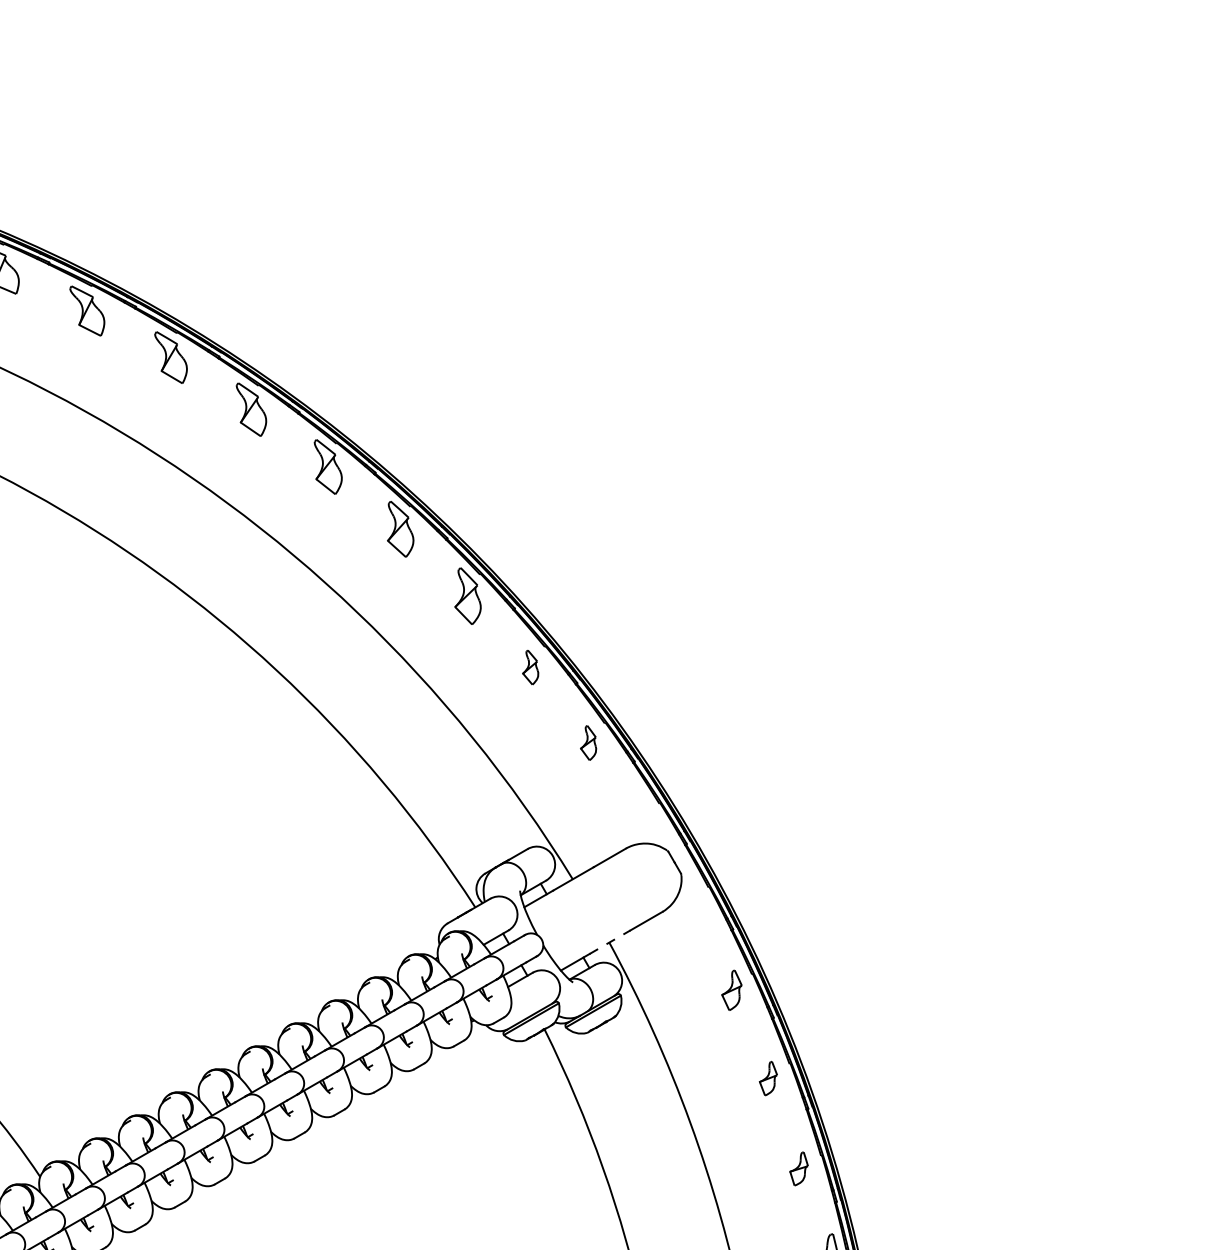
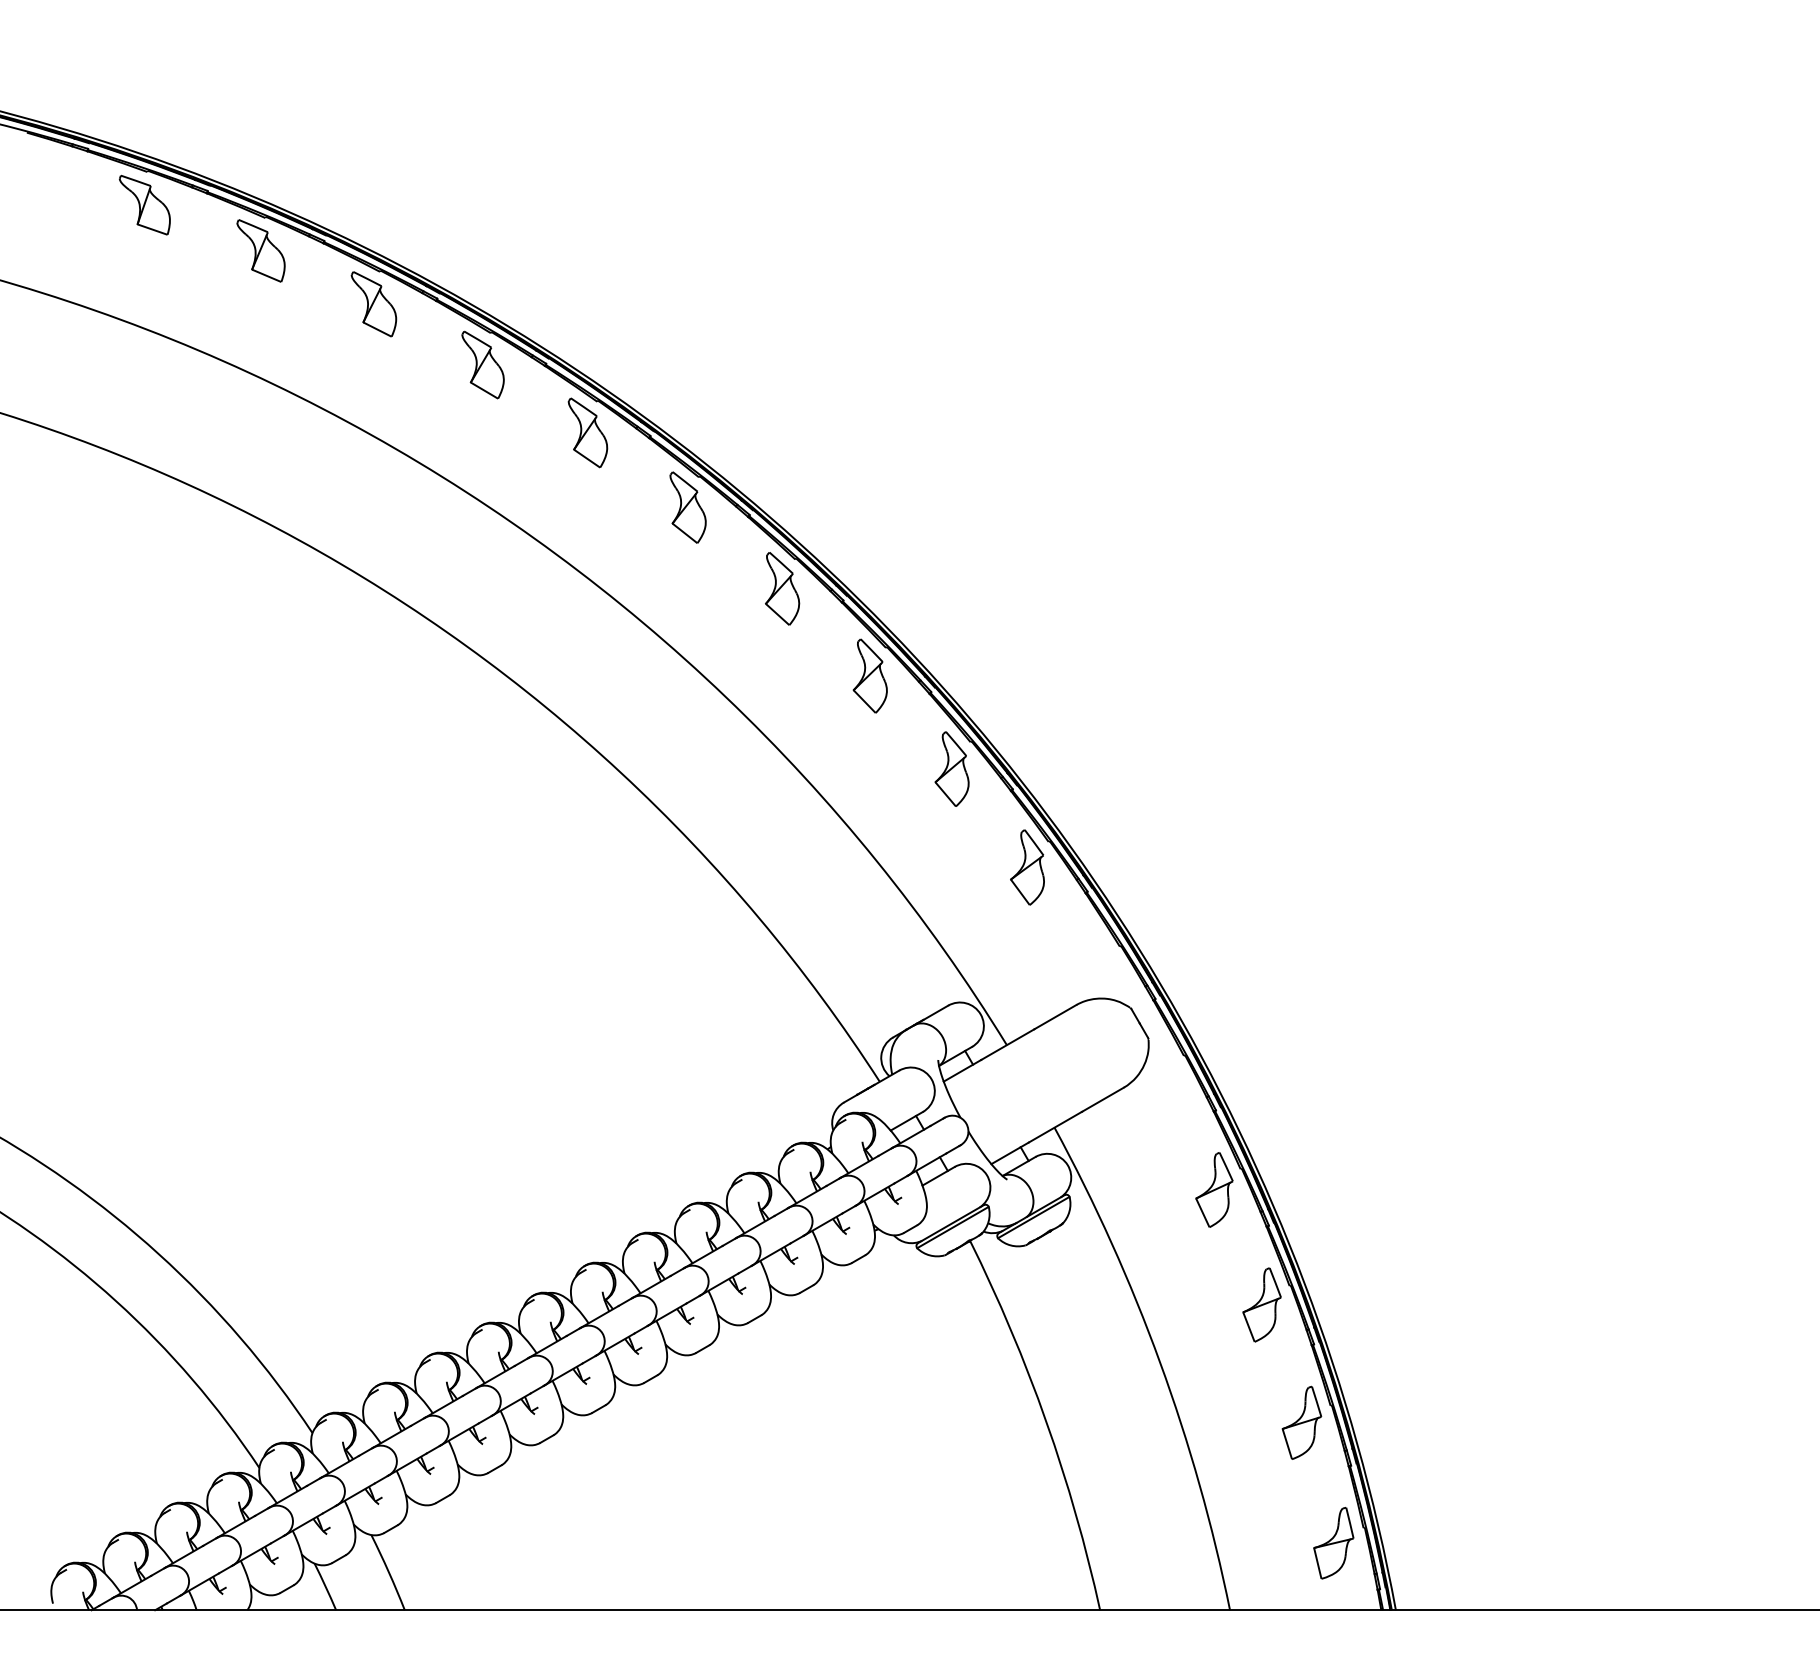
part: (530, 667) -> (951, 768), size x1.67
part: (588, 743) -> (1027, 867), size x1.67
line: (610, 942) -> (1055, 1127), dashed -> solid
part: (732, 990) -> (1214, 1189), size x1.43
part: (768, 1078) -> (1261, 1304), size x1.67
part: (798, 1168) -> (1301, 1422), size x1.67

